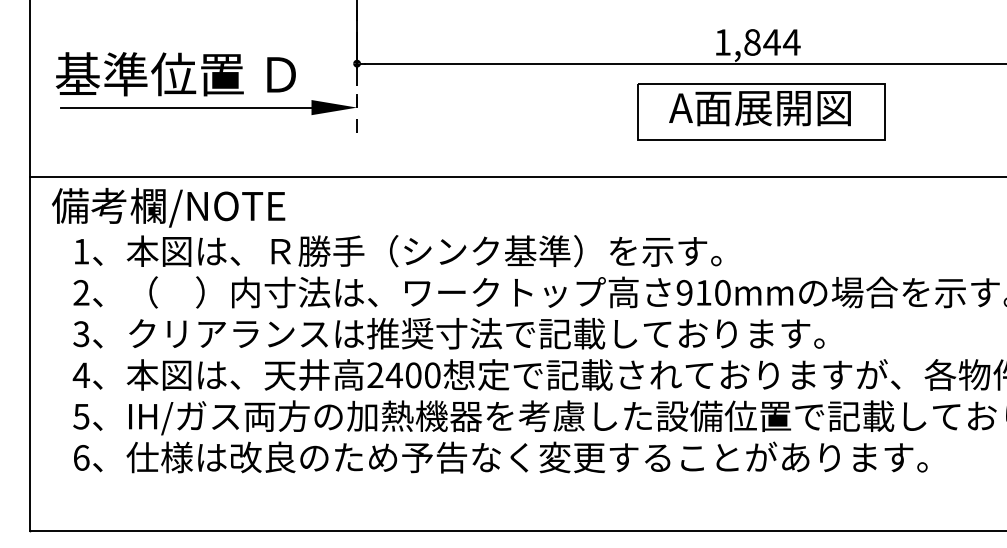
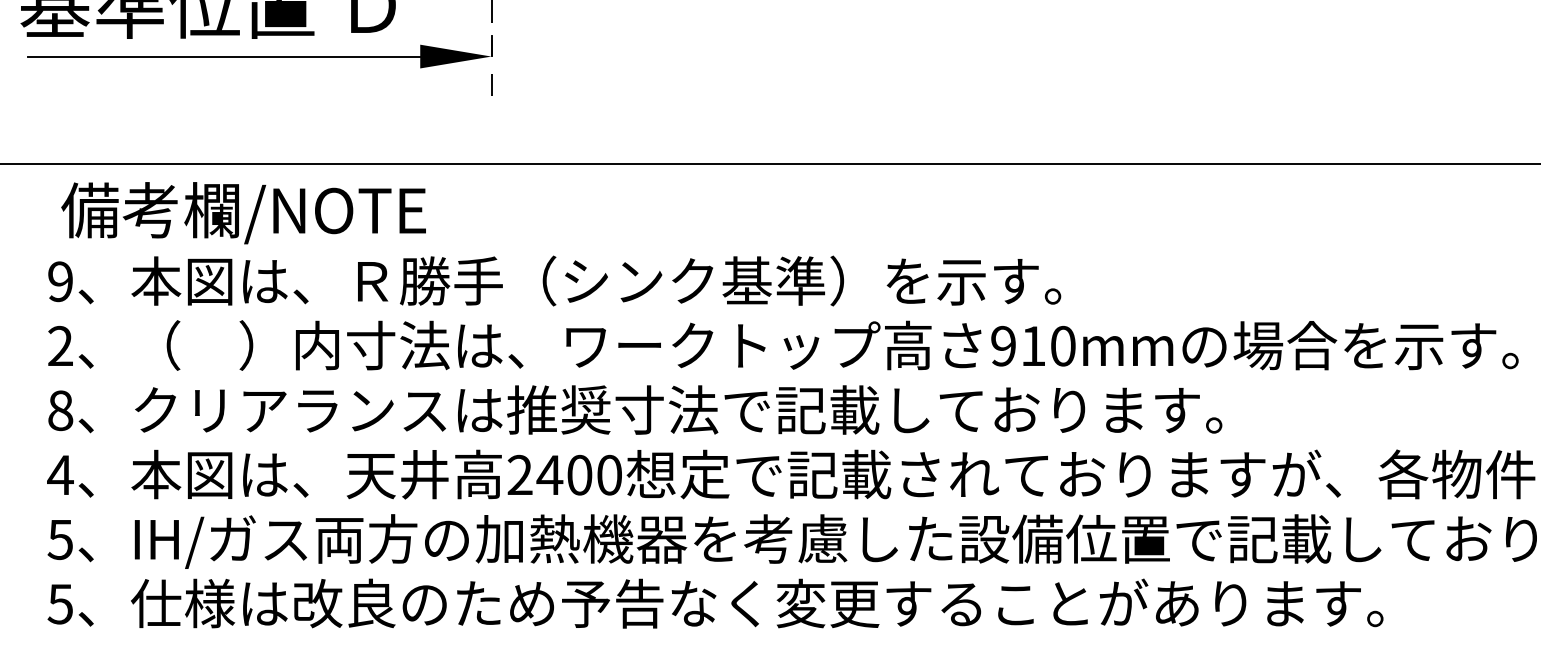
part: (761, 111) -> (1123, 62), removed
text: (168, 207) -> (243, 212), moved
text: (81, 251) -> (60, 281), 1 -> 9
text: (81, 333) -> (60, 409), 3 -> 8
text: (81, 457) -> (60, 603), 6 -> 5

